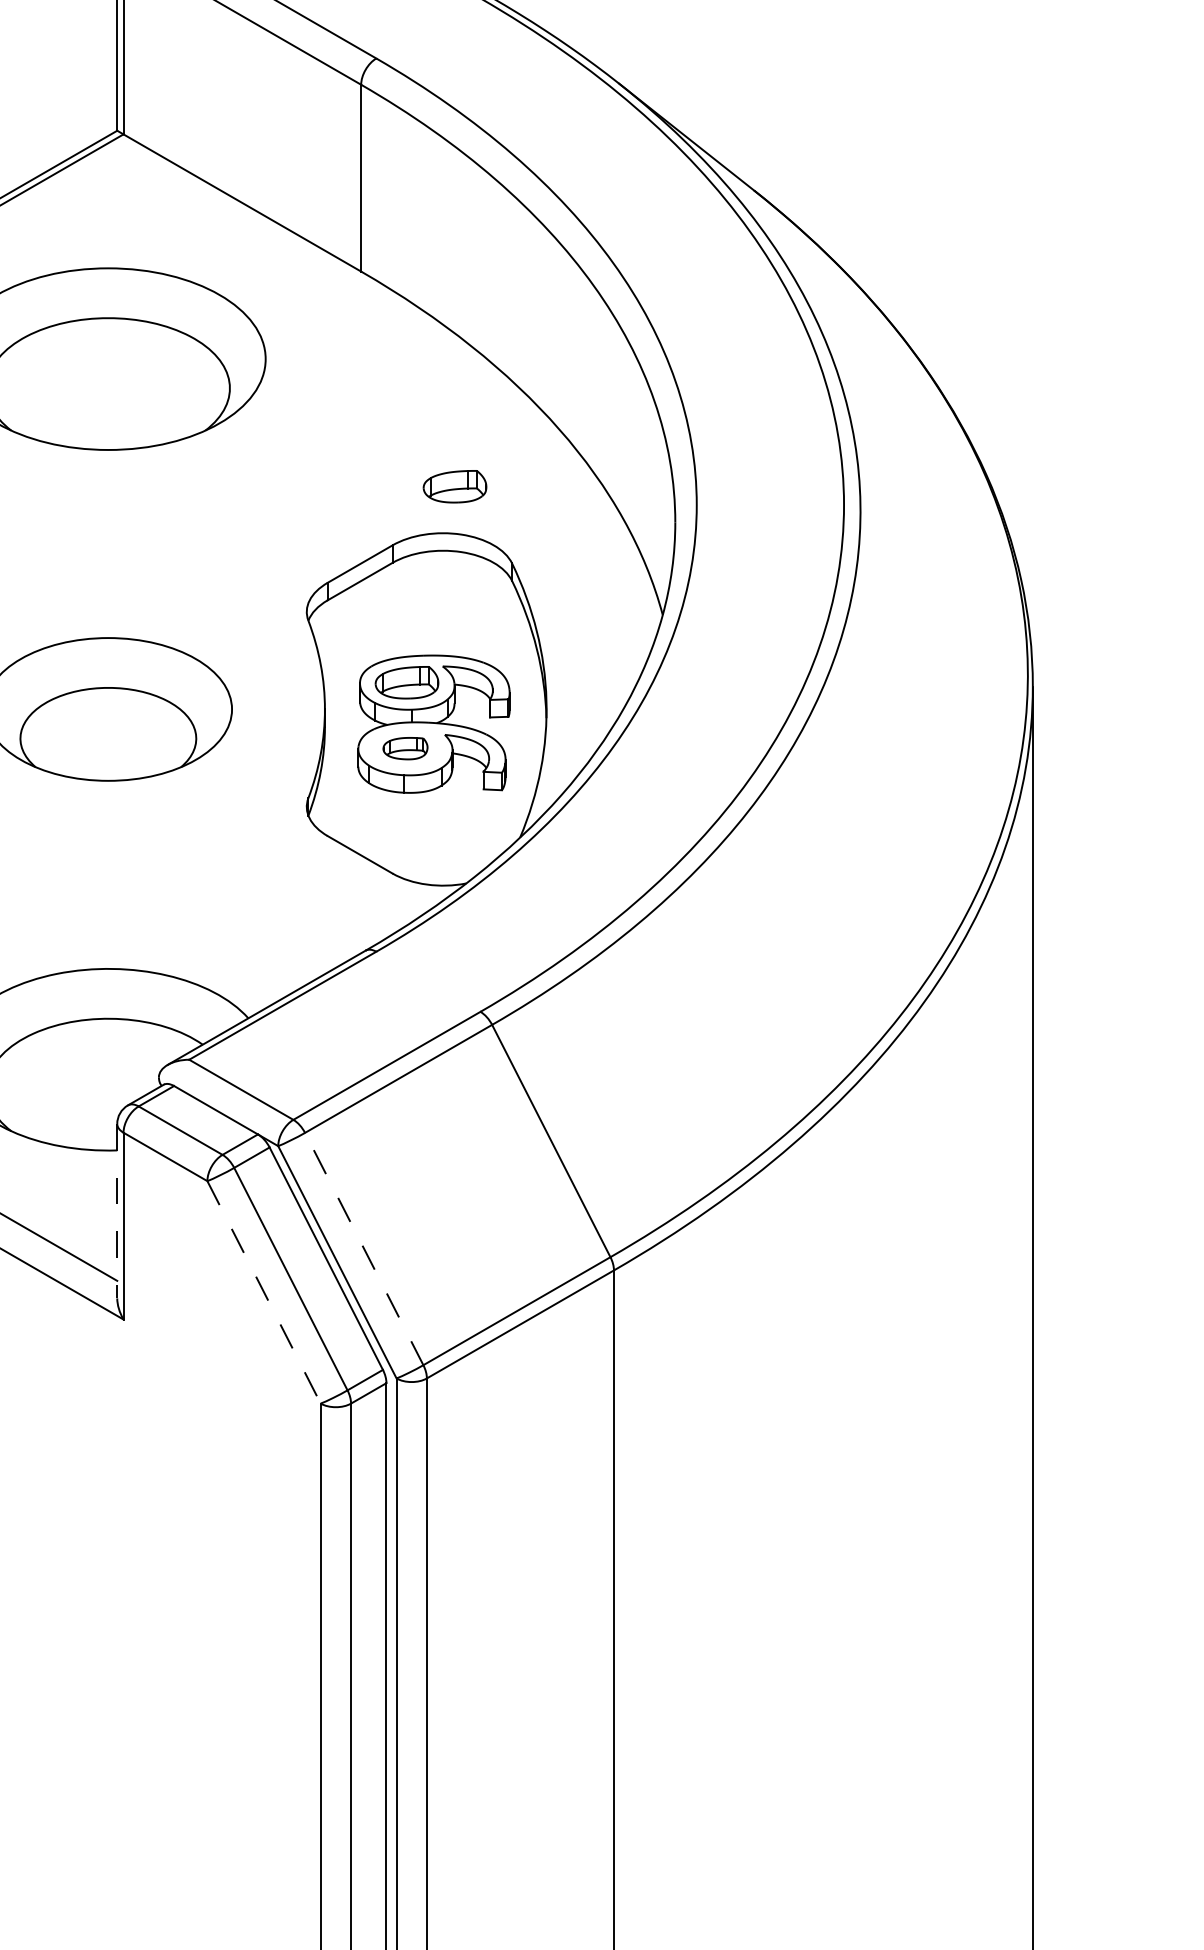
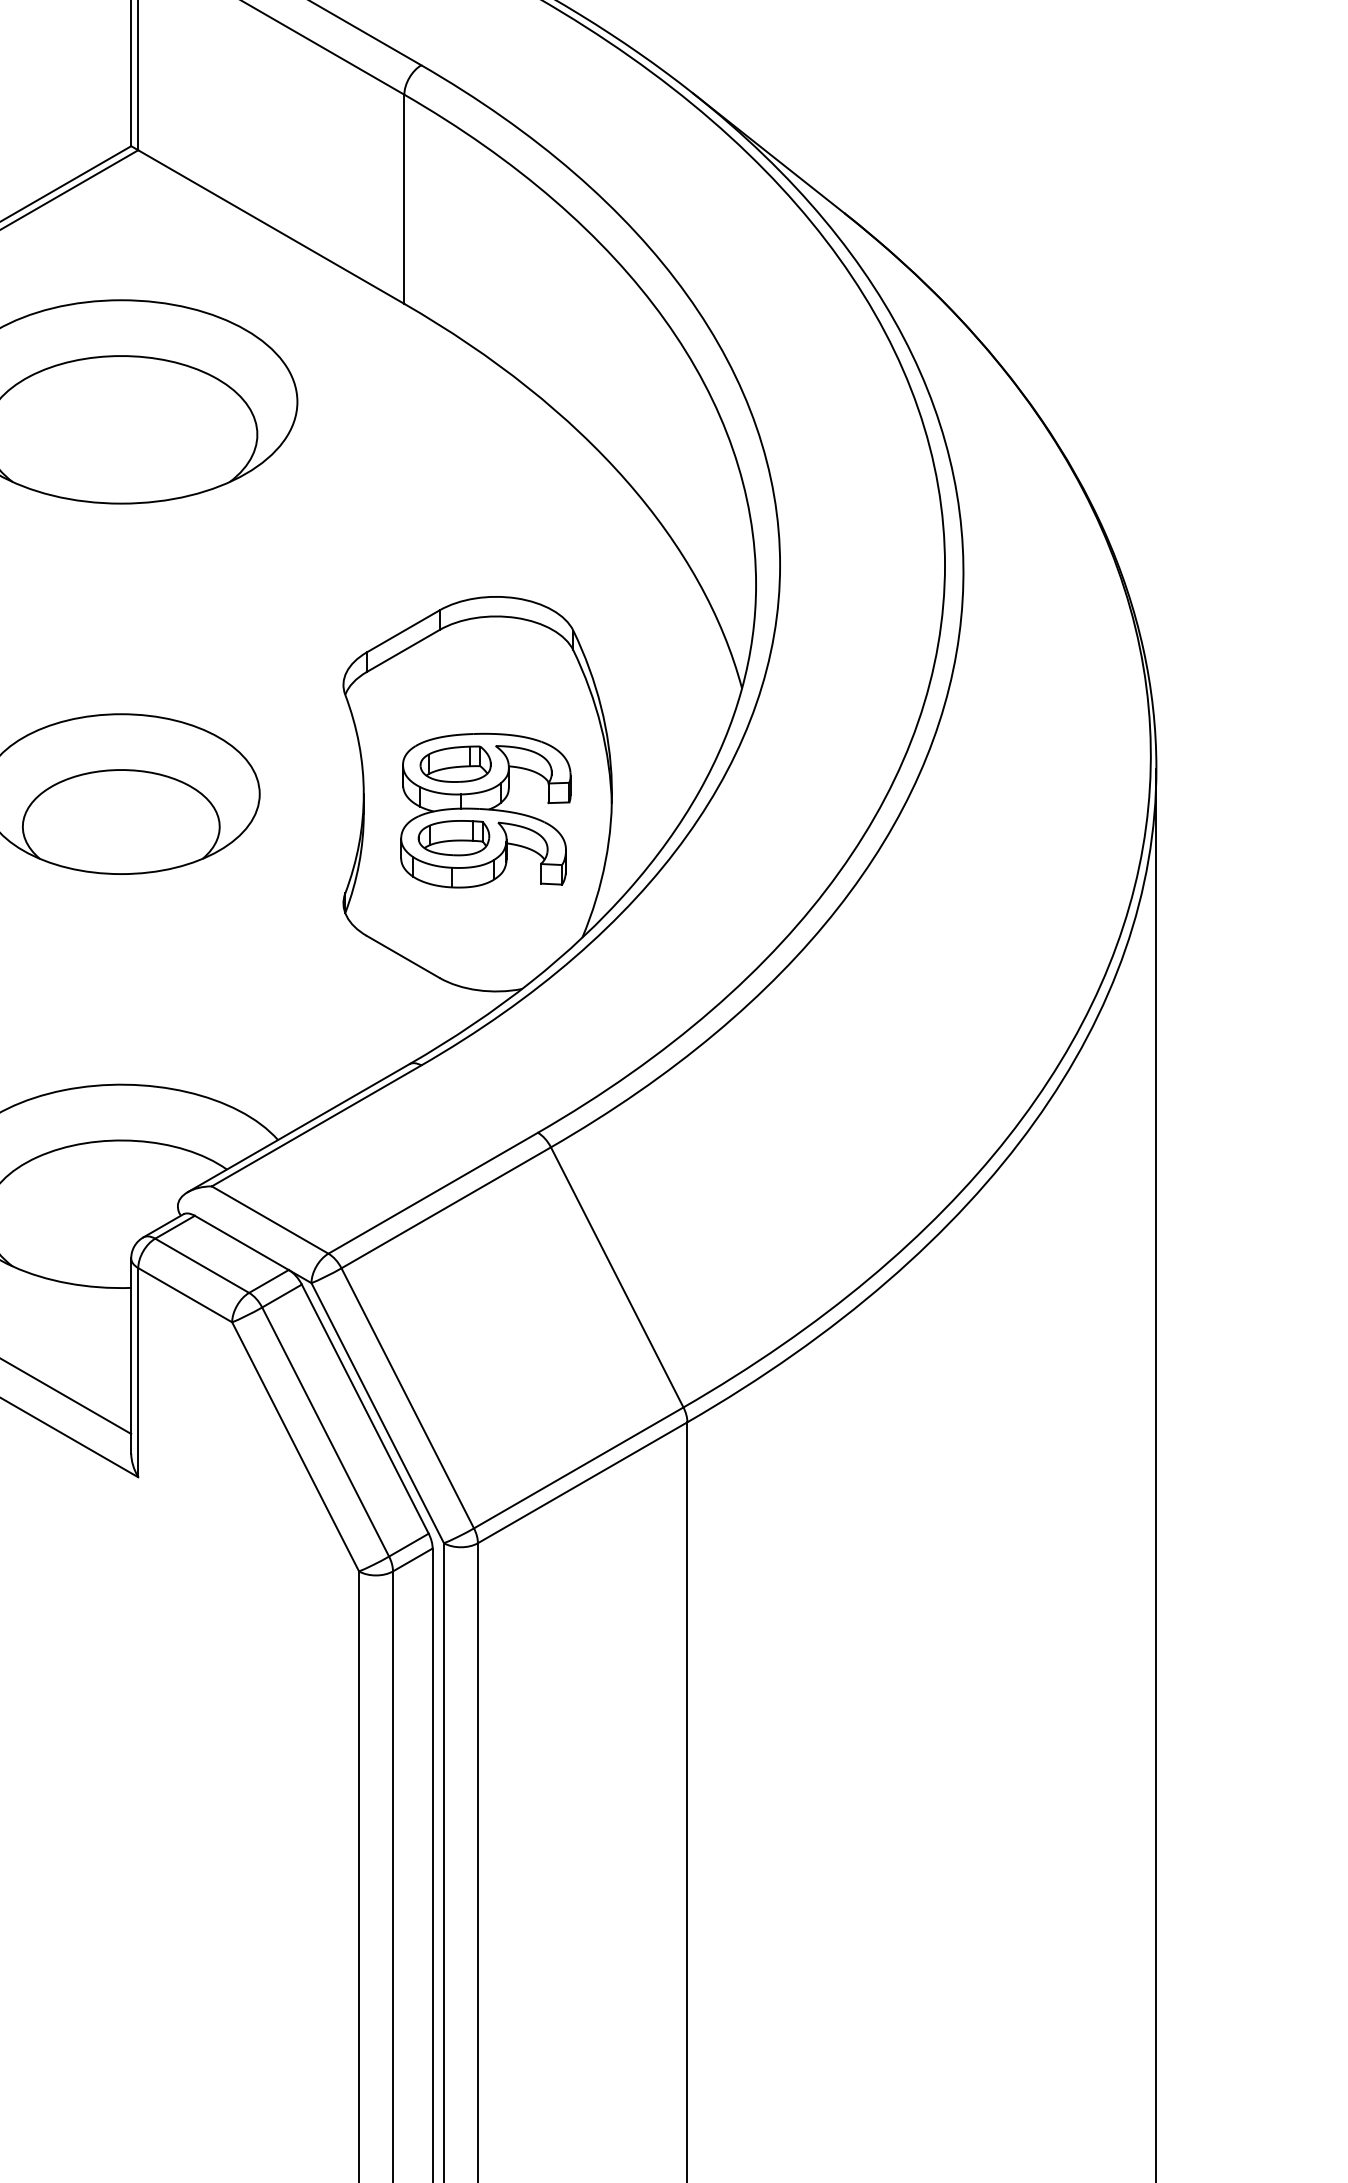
part: (454, 486) -> (508, 544), removed
part: (405, 748) -> (453, 837), size x1.43
line: (117, 1211) -> (131, 1356), dashed -> solid
line: (364, 1248) -> (408, 1397), dashed -> solid
line: (264, 1292) -> (296, 1447), dashed -> solid

